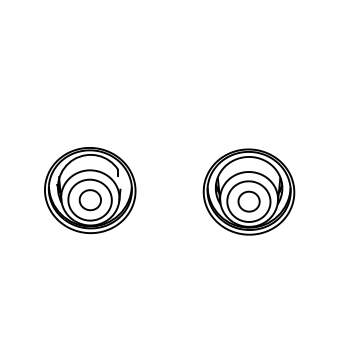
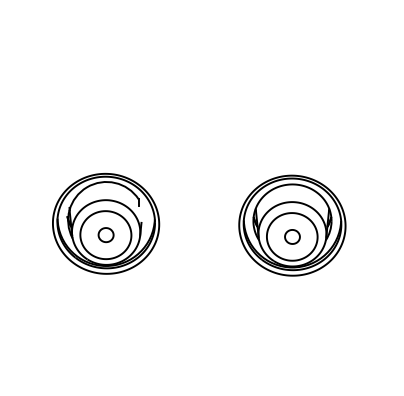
part: (89, 199) -> (105, 234), size x0.6
part: (249, 201) -> (292, 236), size x0.6

